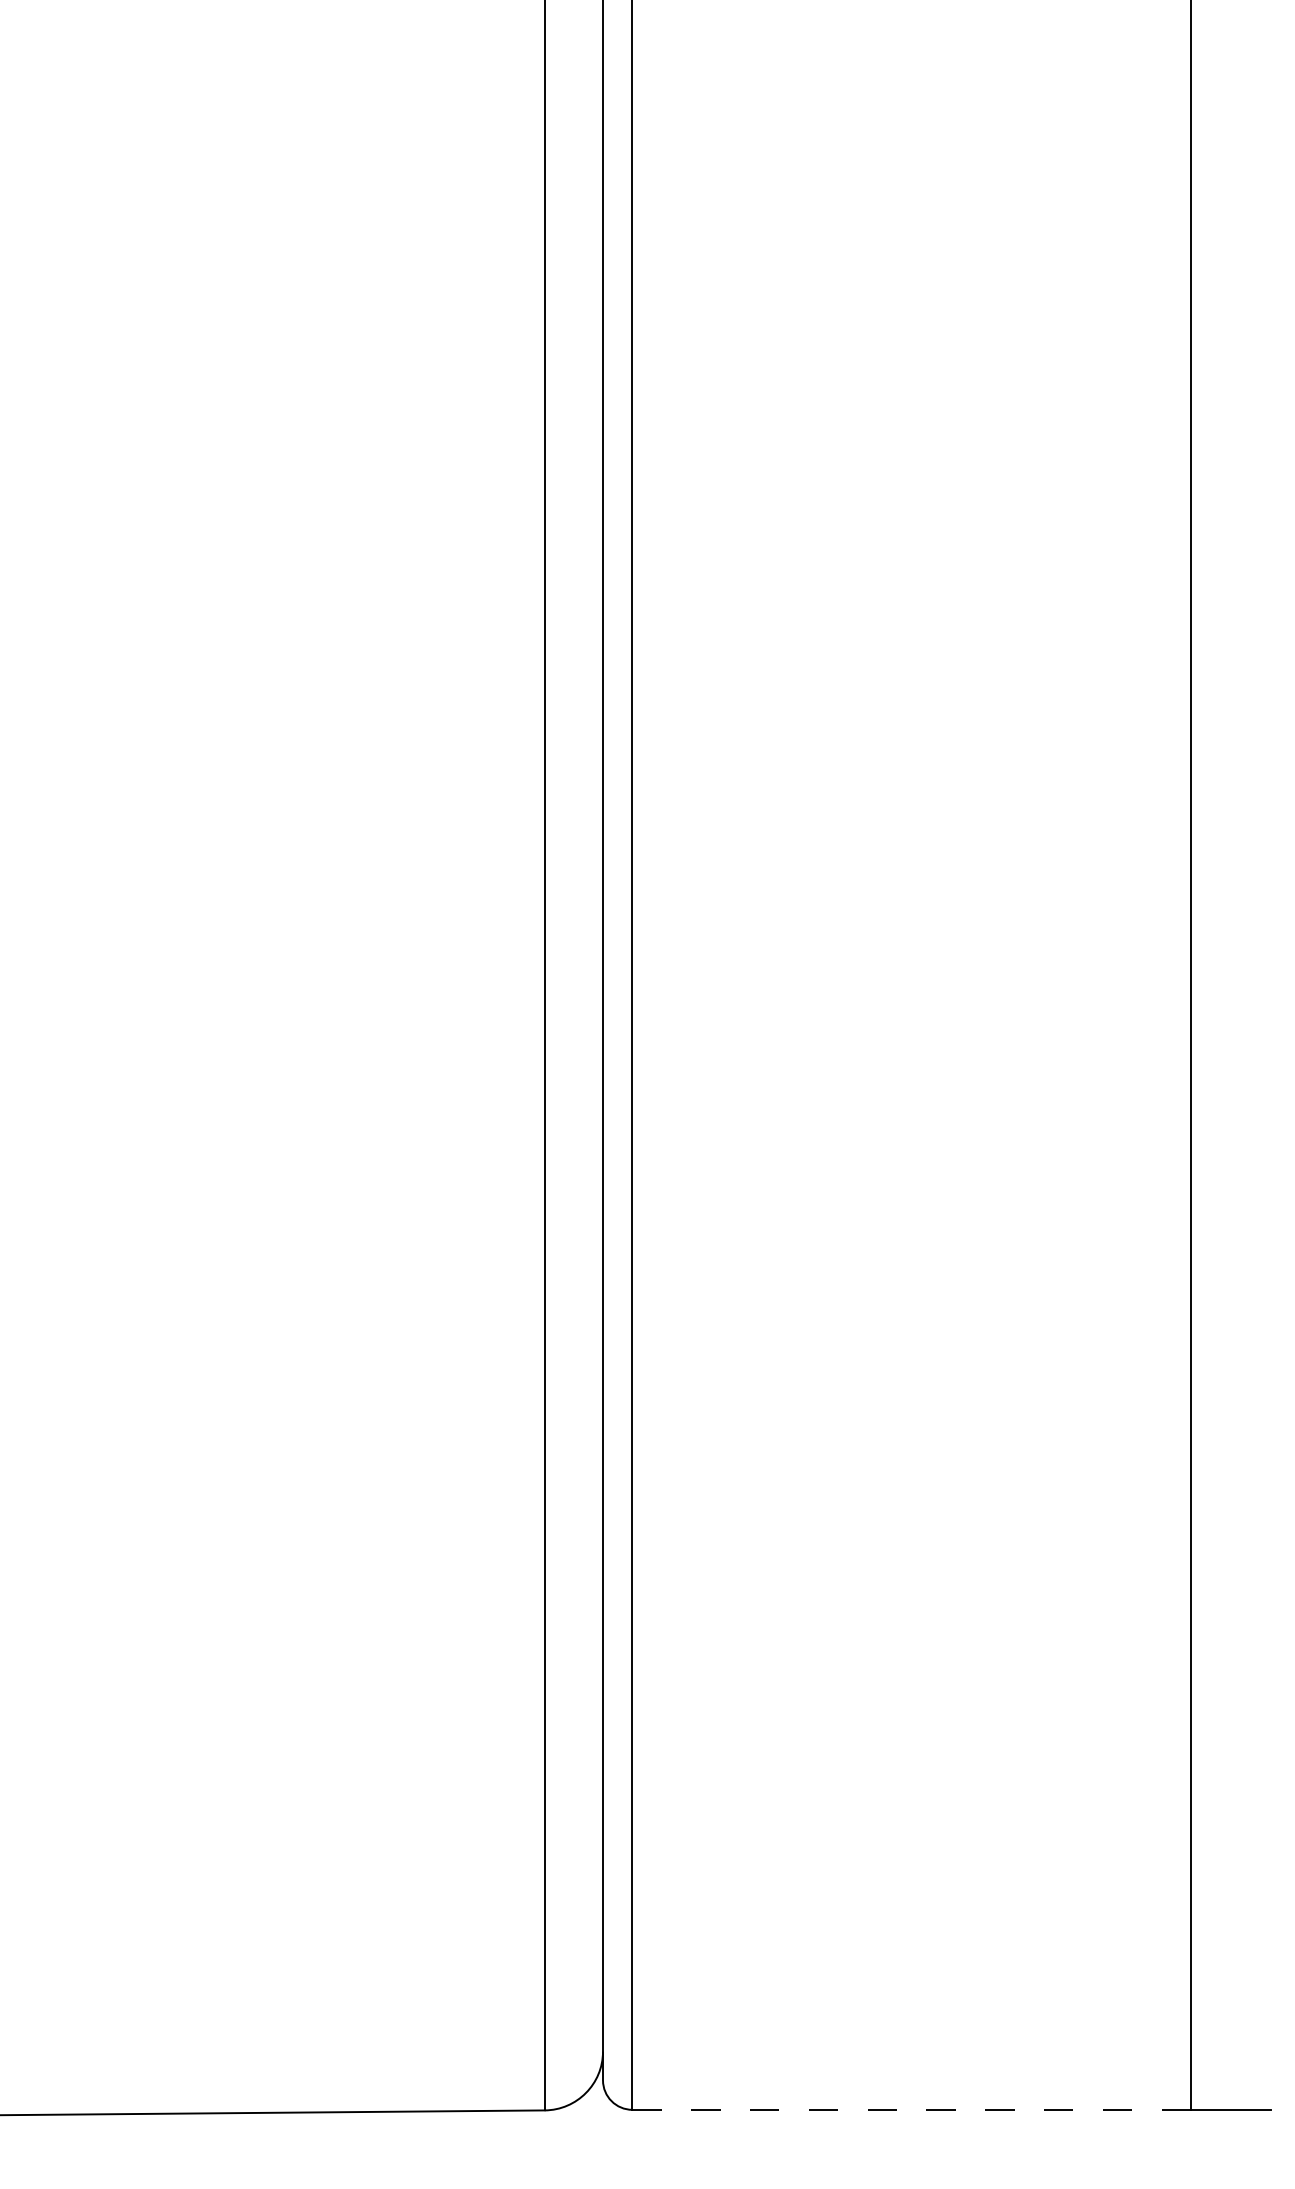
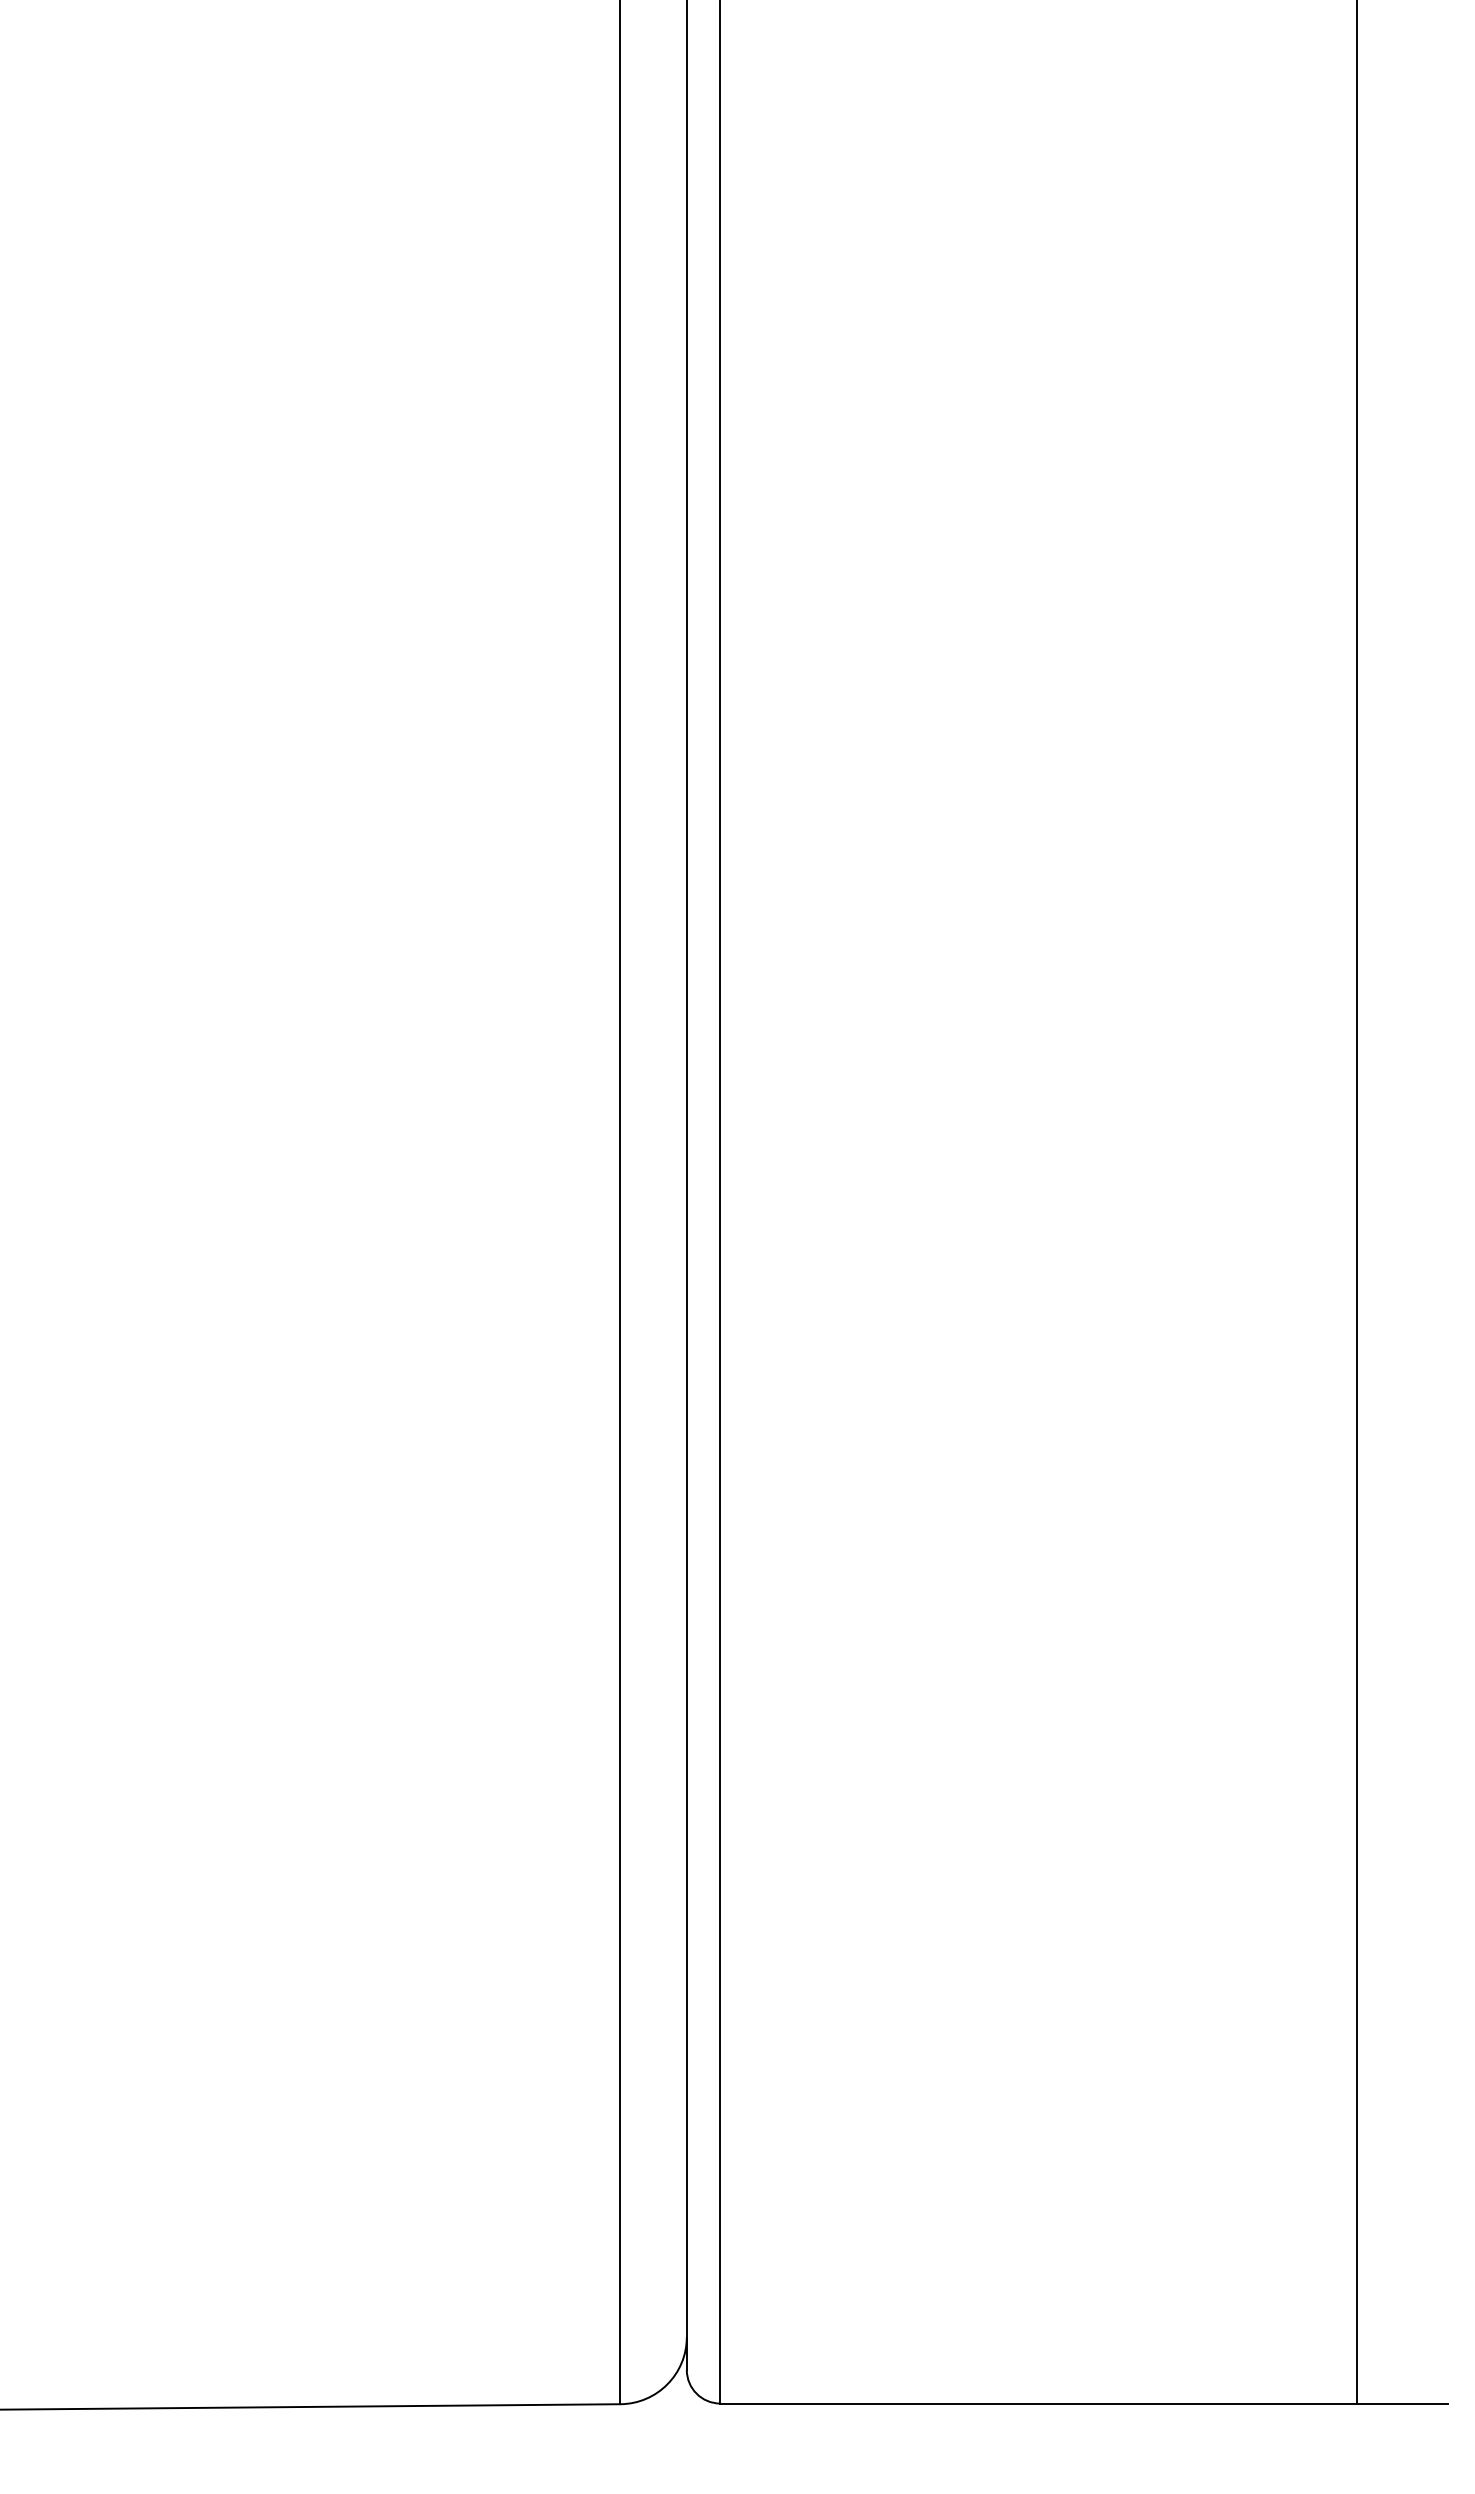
line: (911, 2109) -> (1038, 2403), dashed -> solid

